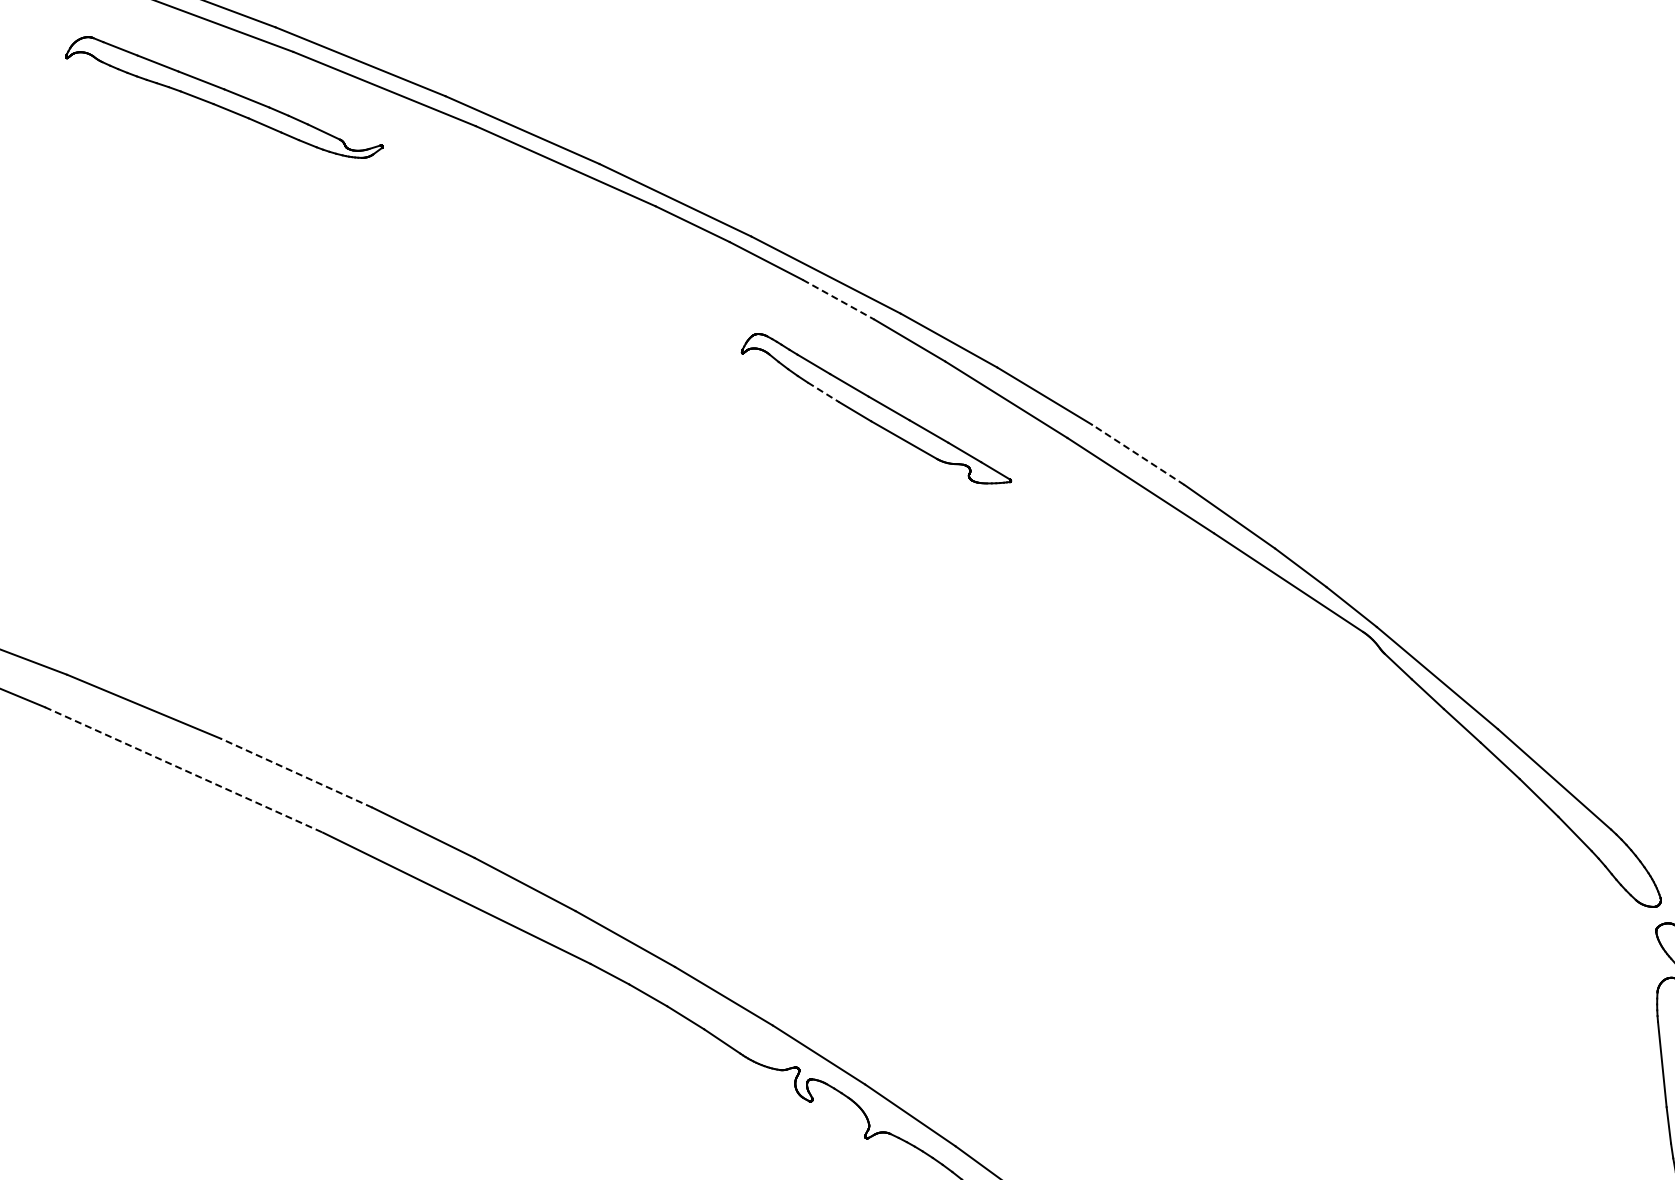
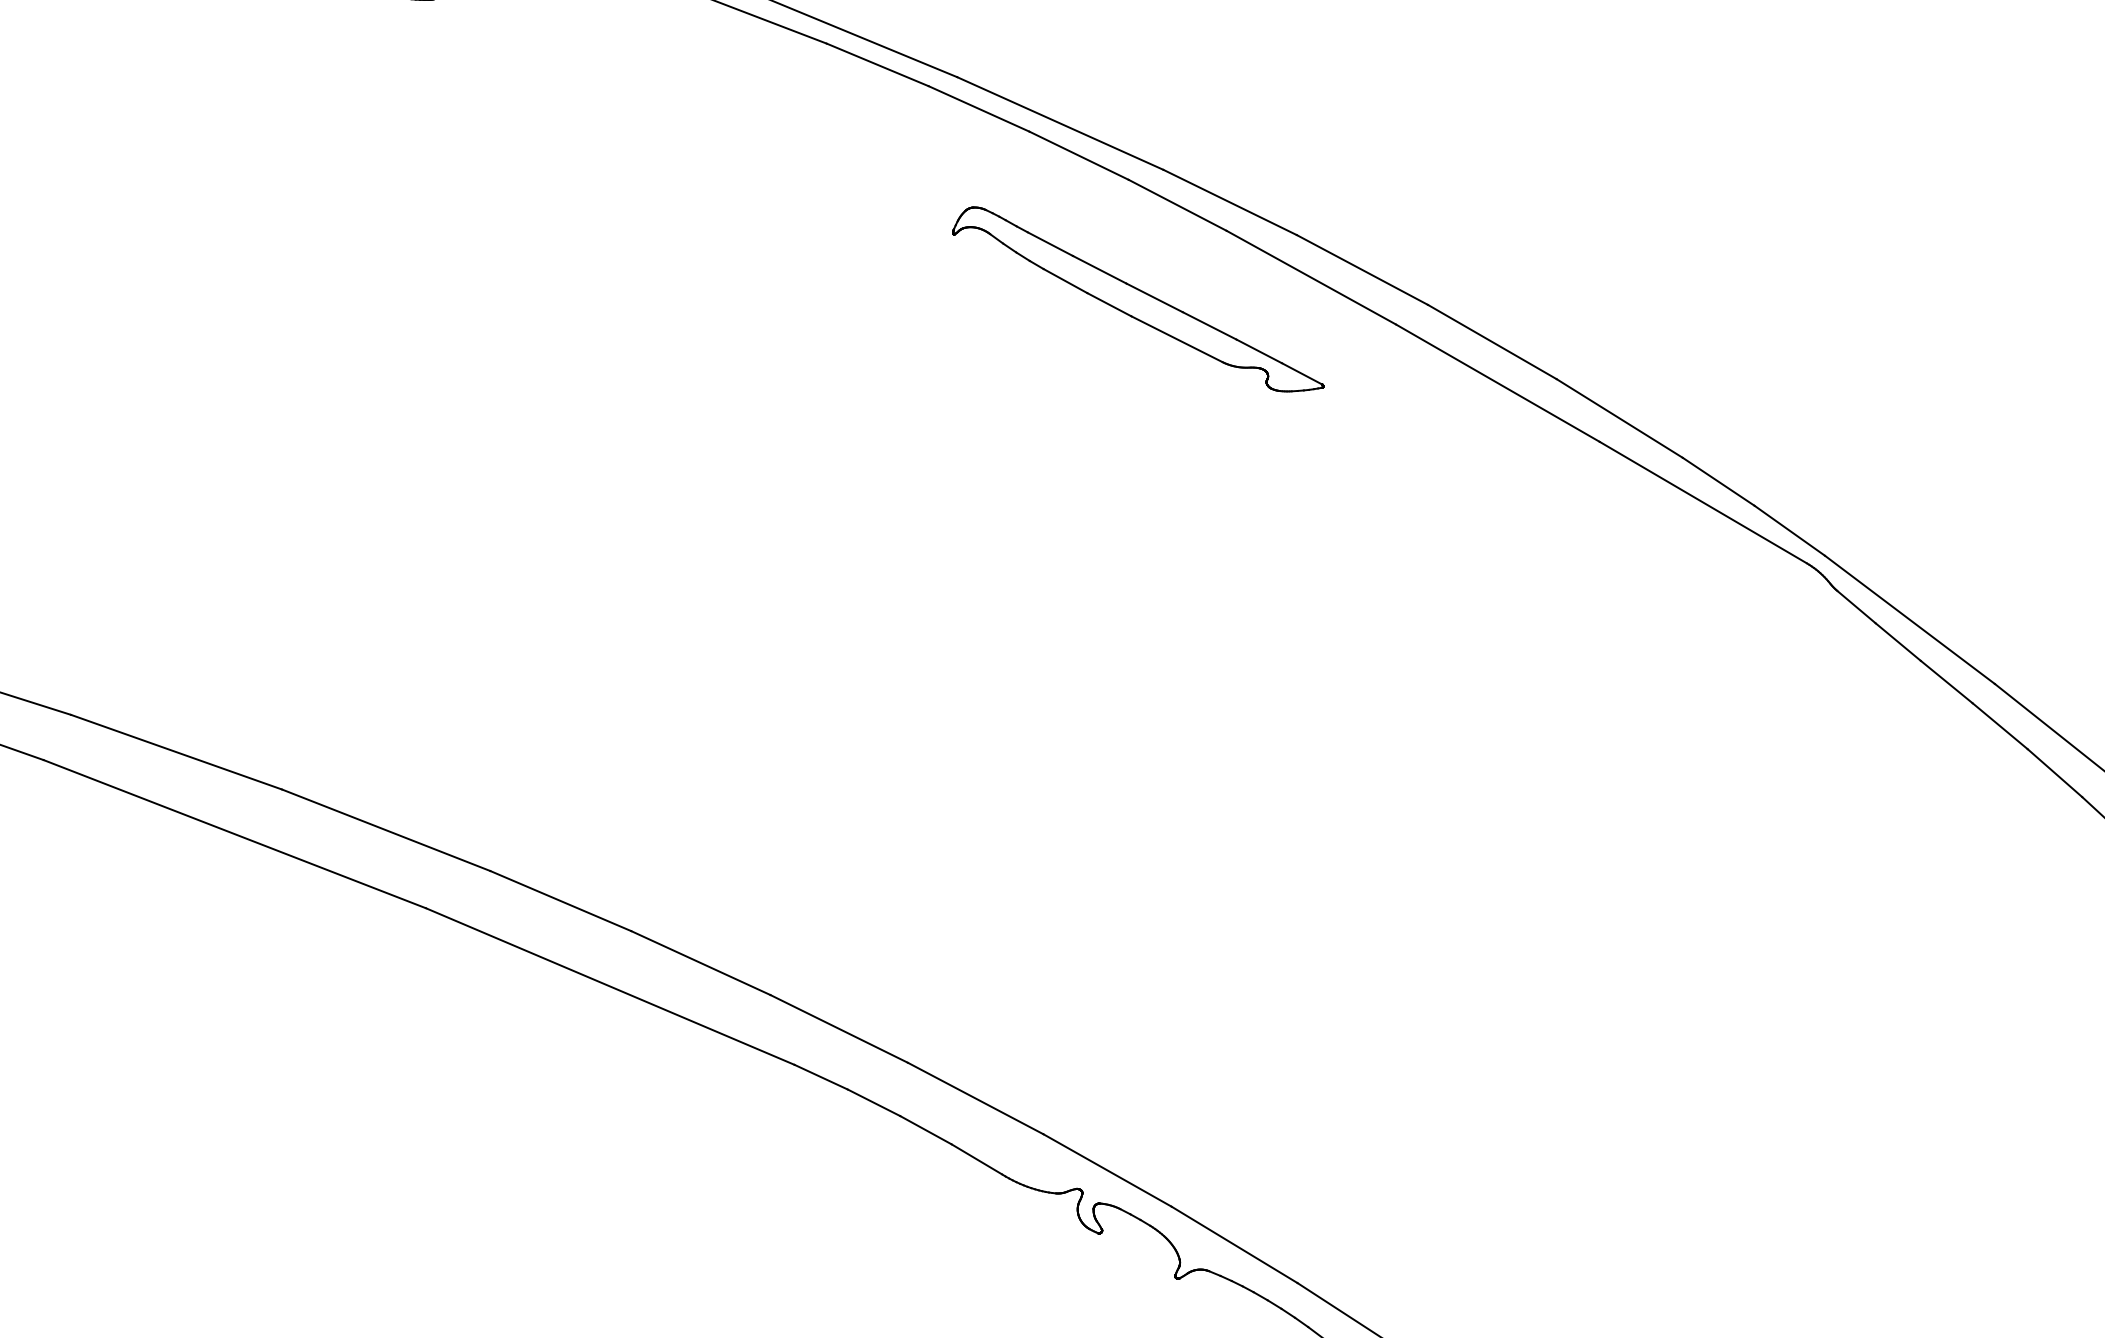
line: (839, 300) -> (1080, 156), dashed -> solid
line: (823, 392) -> (1065, 281), dashed -> solid
line: (1137, 454) -> (1491, 341), dashed -> solid
line: (184, 769) -> (235, 833), dashed -> solid
line: (296, 772) -> (385, 829), dashed -> solid

